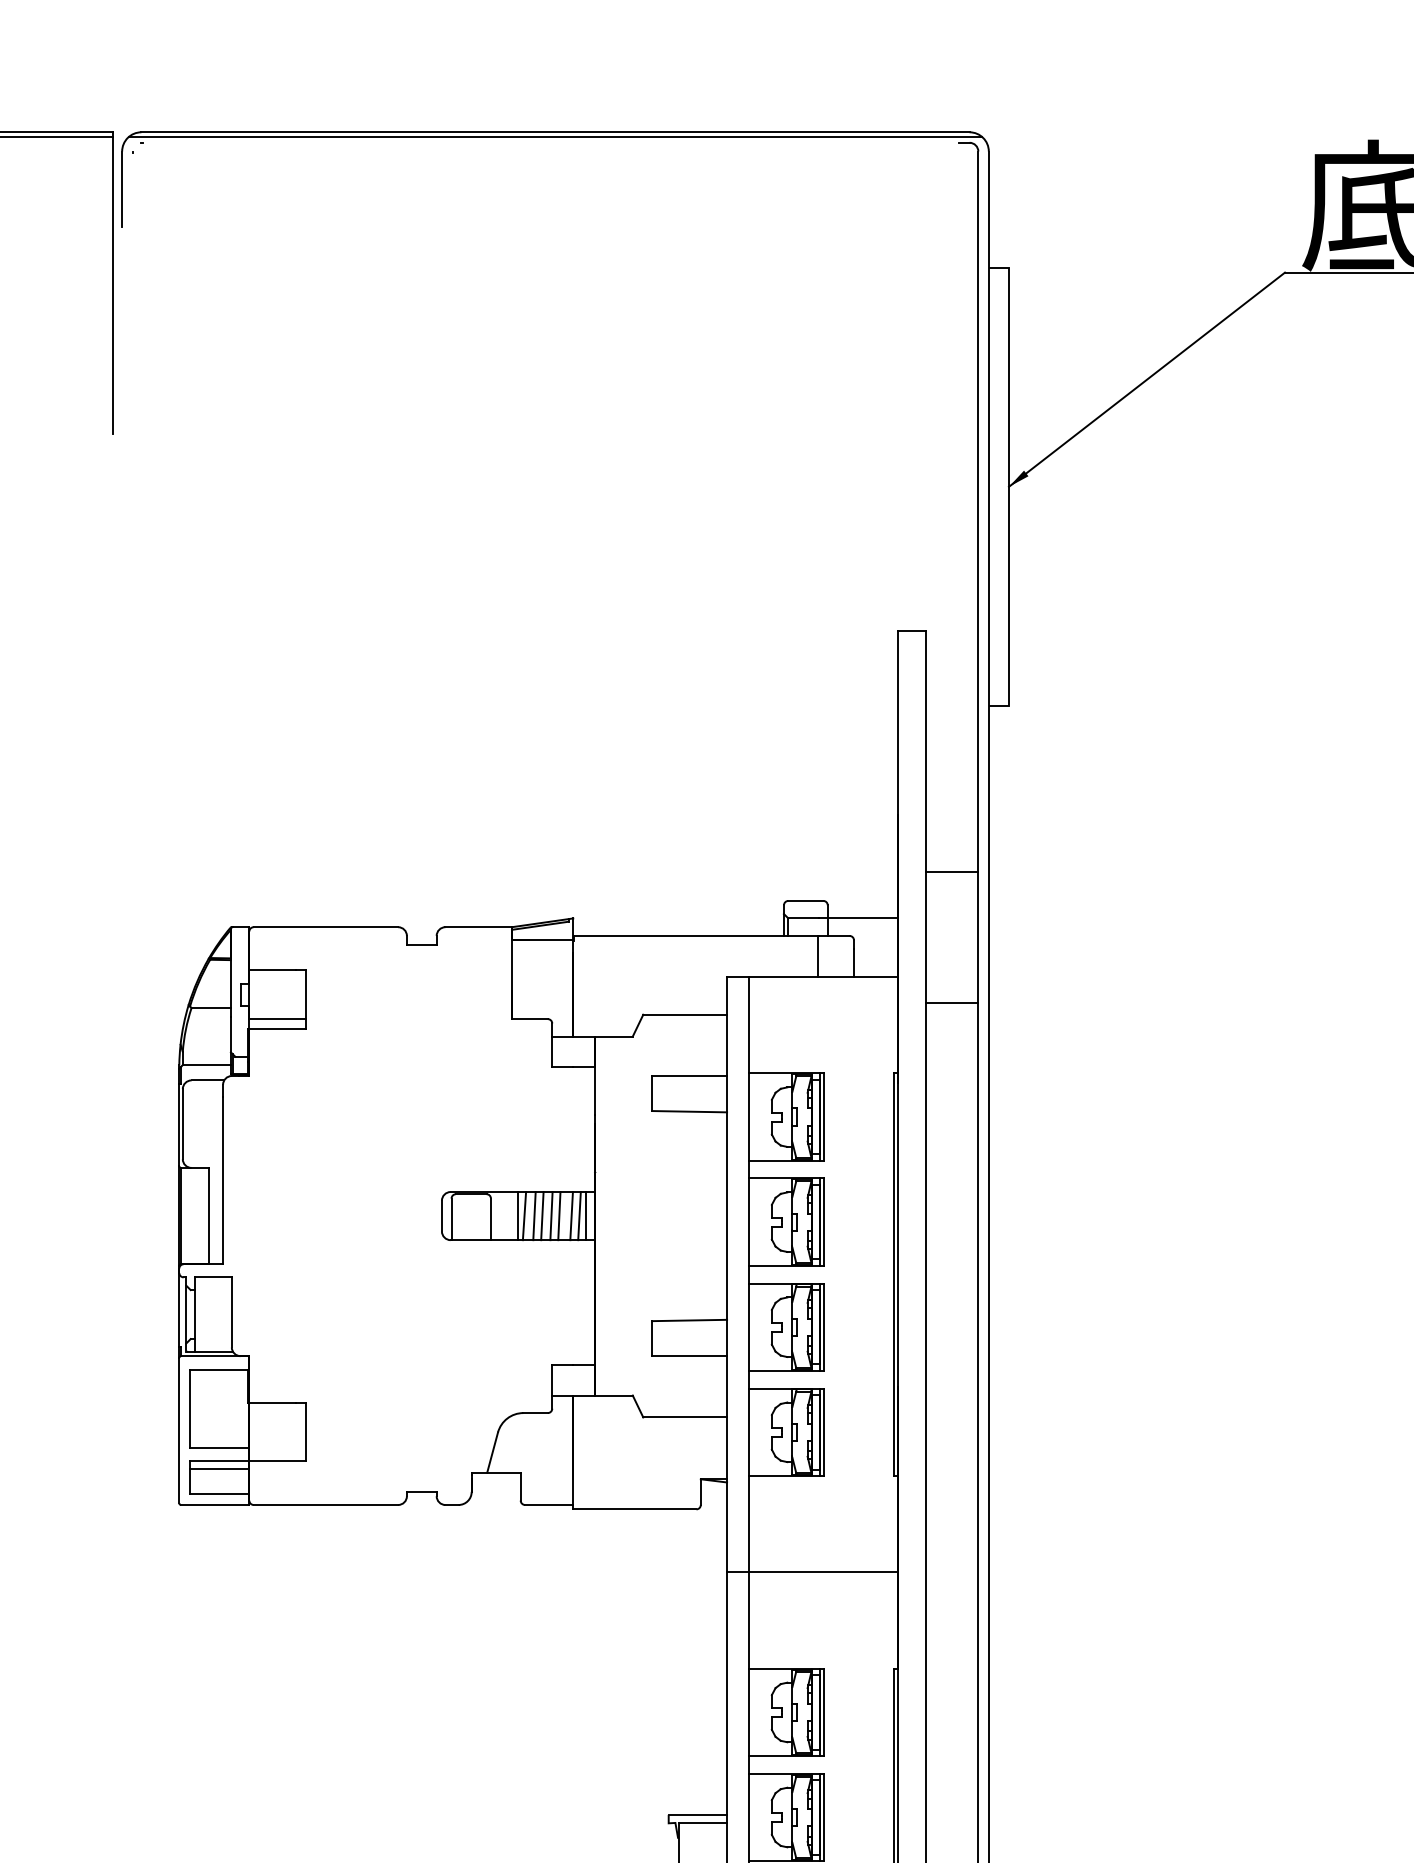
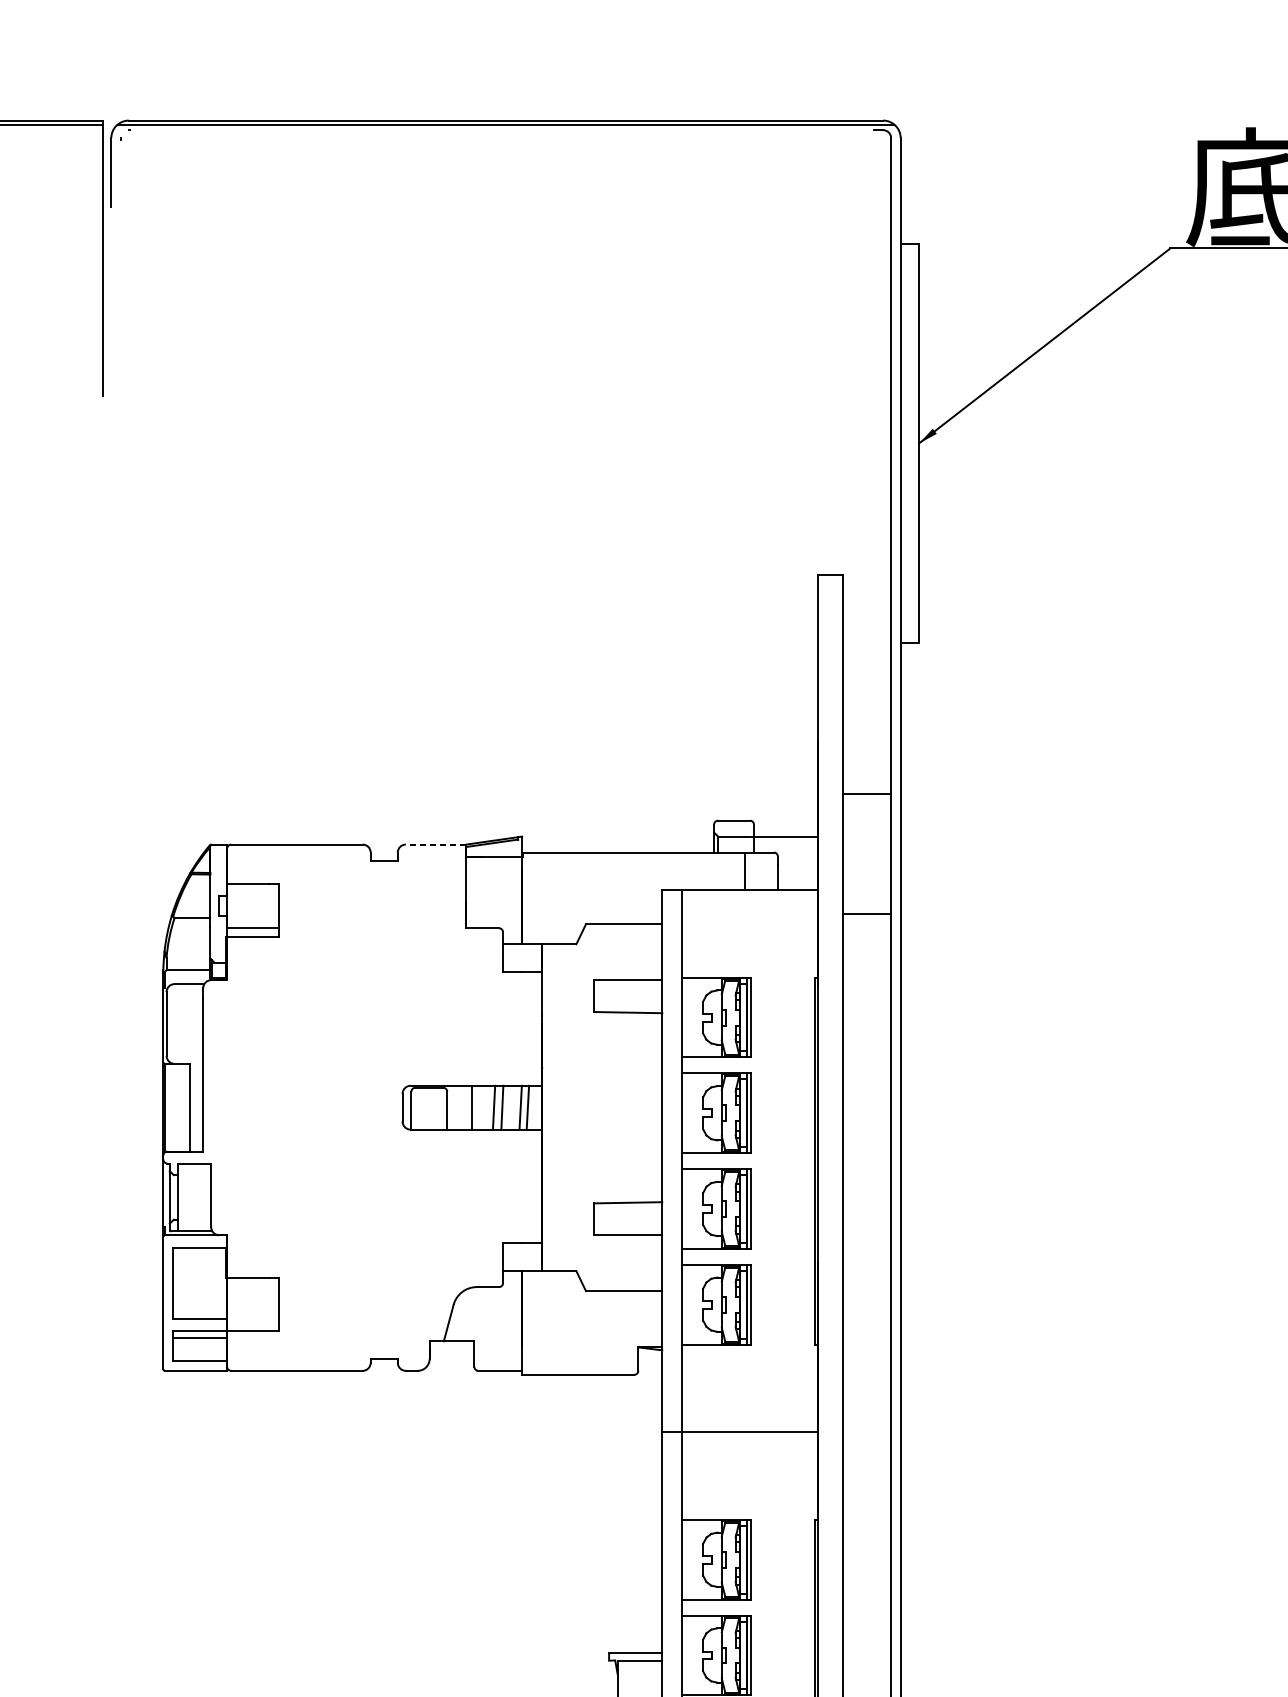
line: (478, 927) -> (435, 844), solid -> dashed
line: (524, 1216) -> (477, 1108), removed
line: (534, 1216) -> (486, 1108), removed
line: (559, 1216) -> (509, 1108), removed
line: (586, 1216) -> (534, 1108), removed

